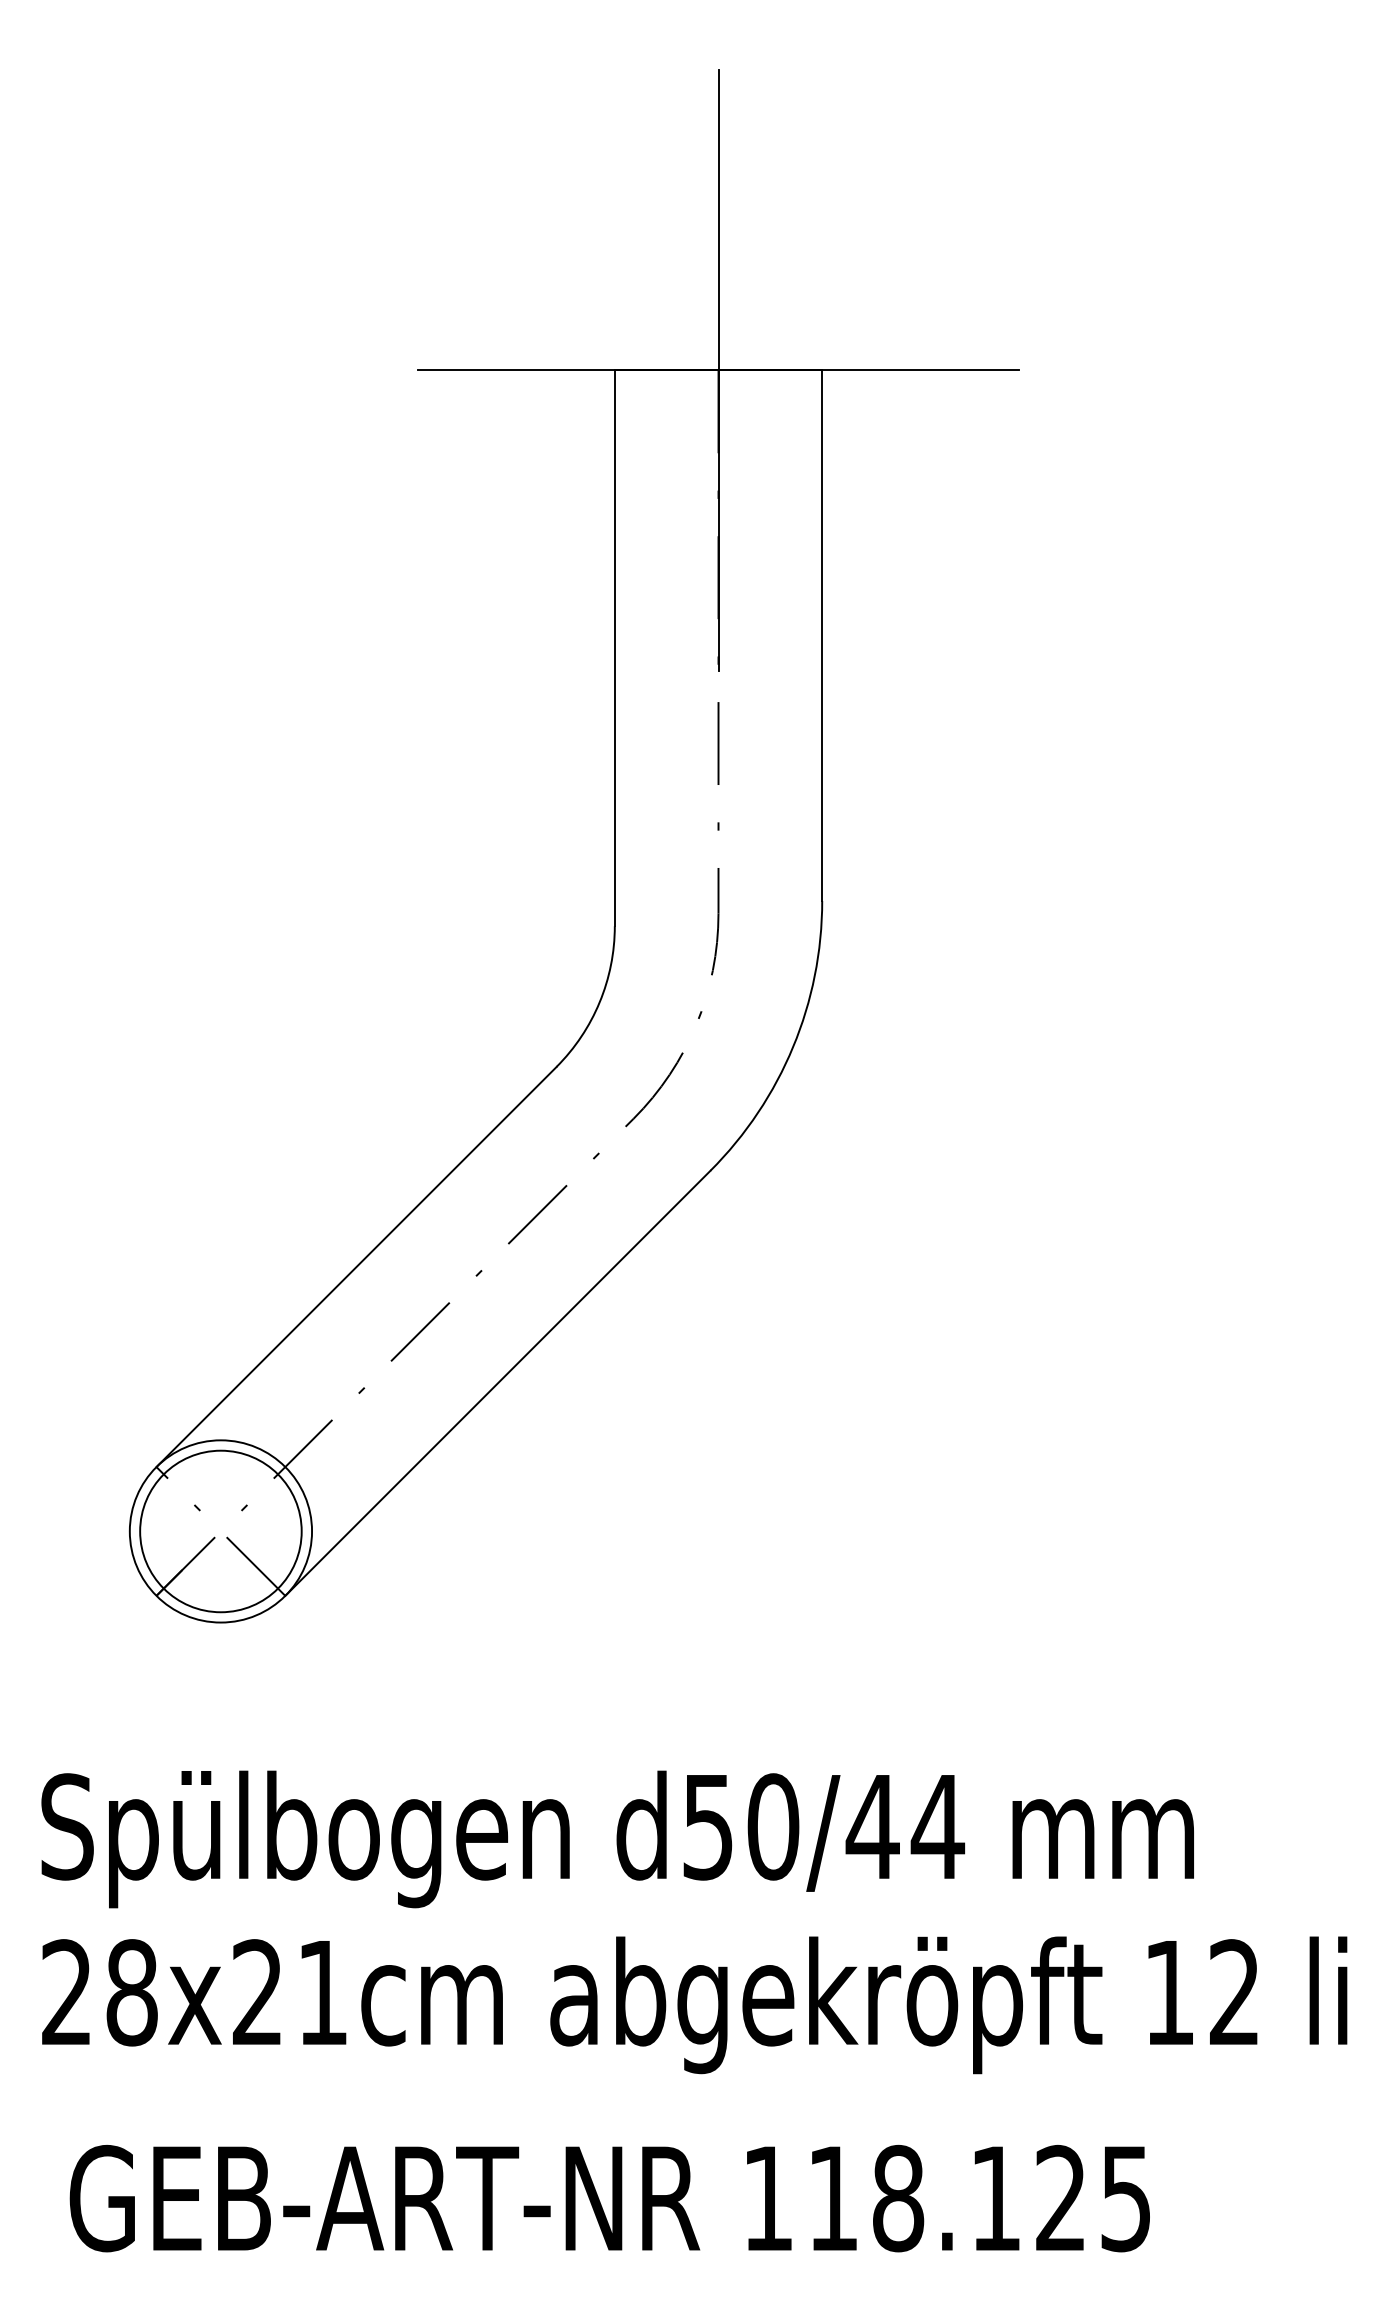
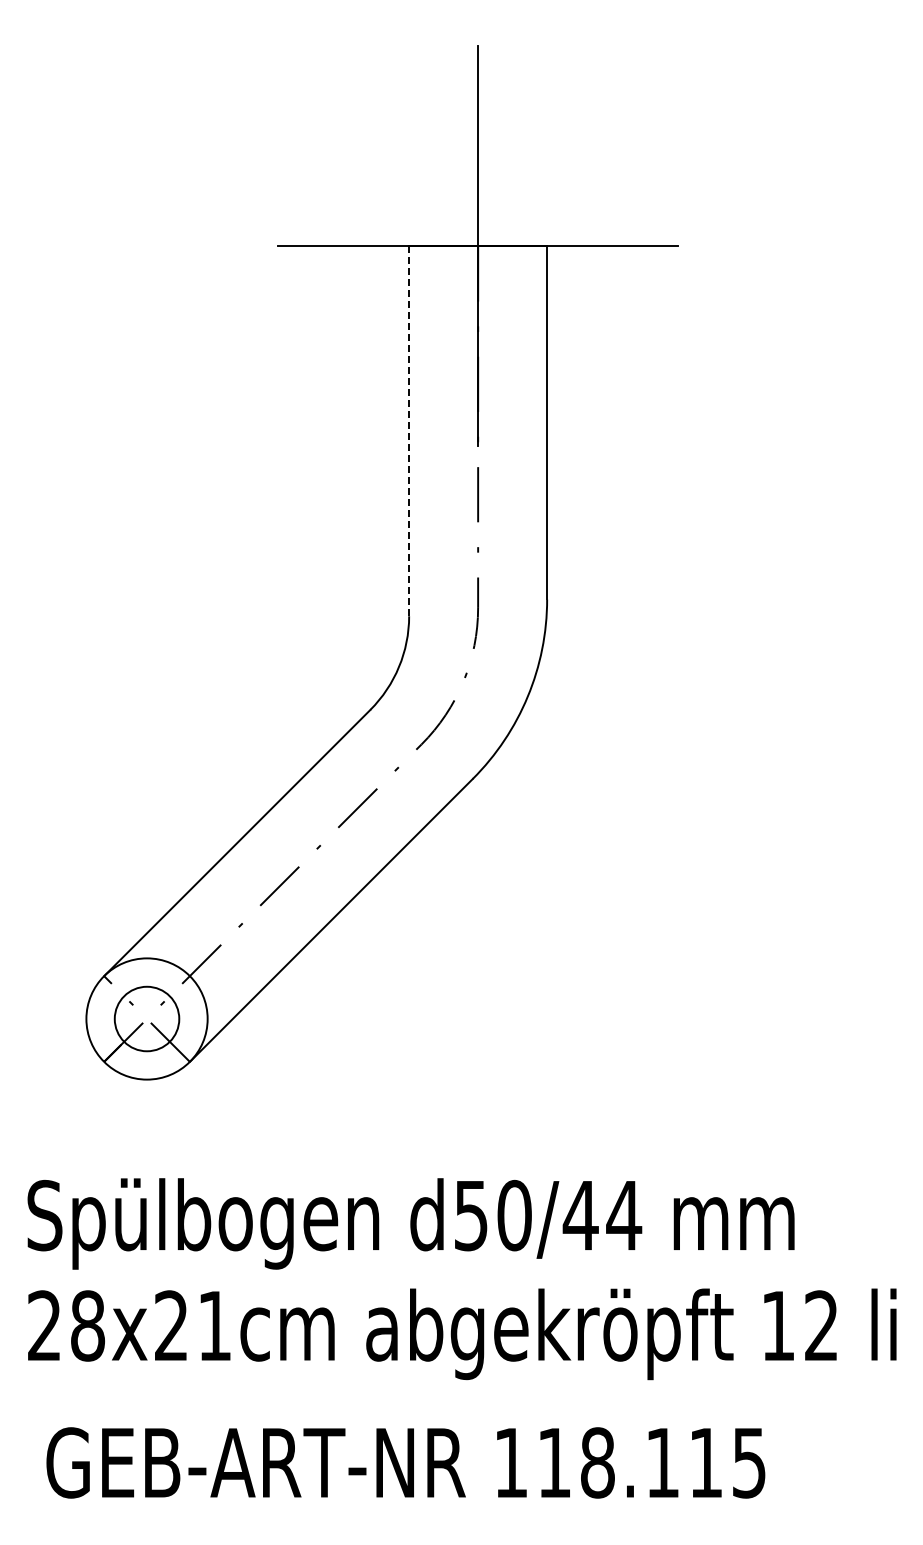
line: (615, 648) -> (409, 431), solid -> dashed
circle: (220, 1530) -> (146, 1018), size x0.6
text: (1060, 2197) -> (705, 1462), 118.125 -> 118.115

